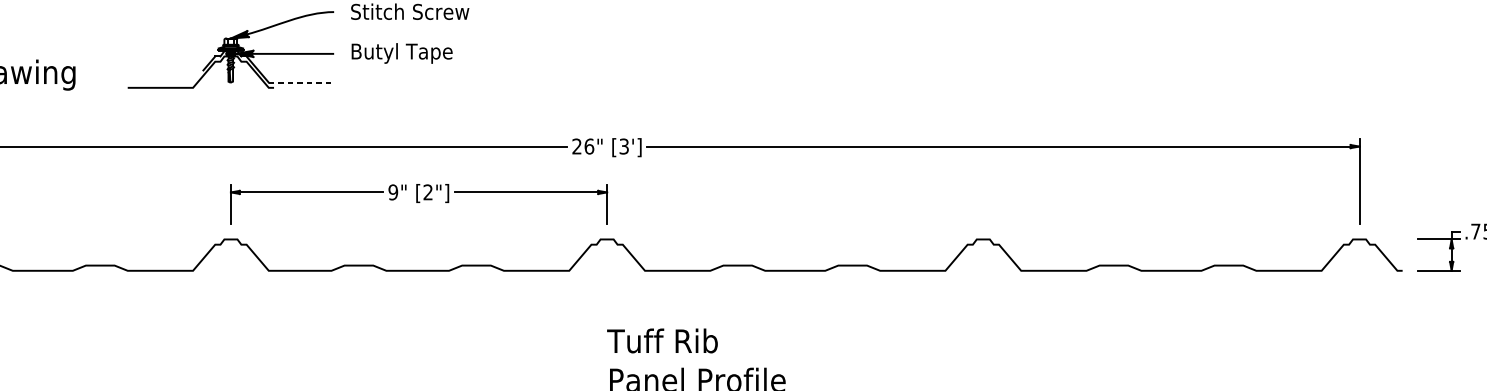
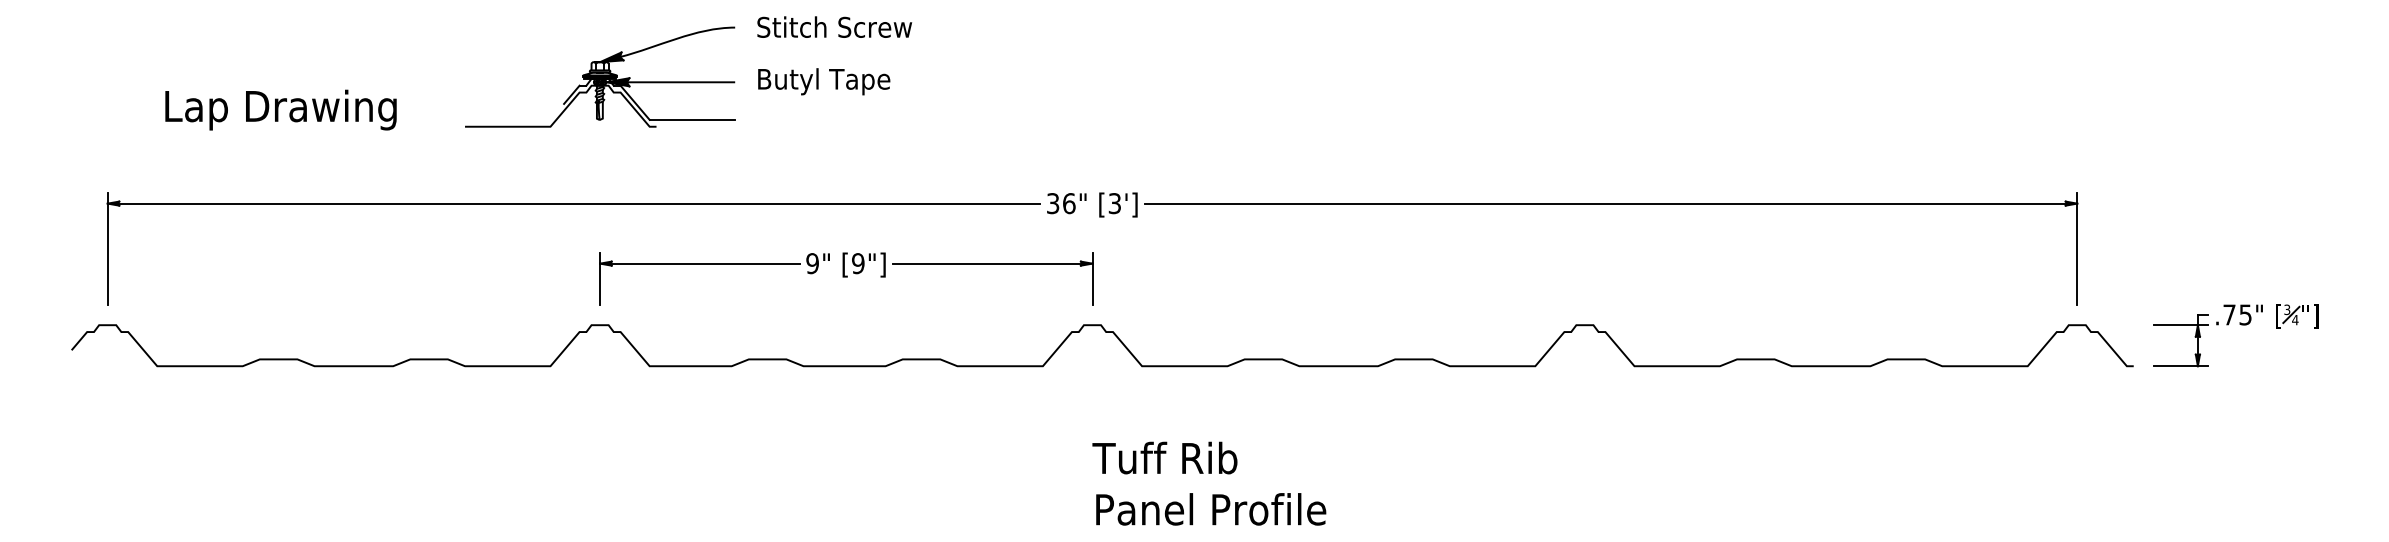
line: (301, 82) -> (692, 119), dashed -> solid
text: (577, 146) -> (1053, 203), 26" -> 36"
text: (428, 192) -> (858, 263), [2"] -> [9"]

